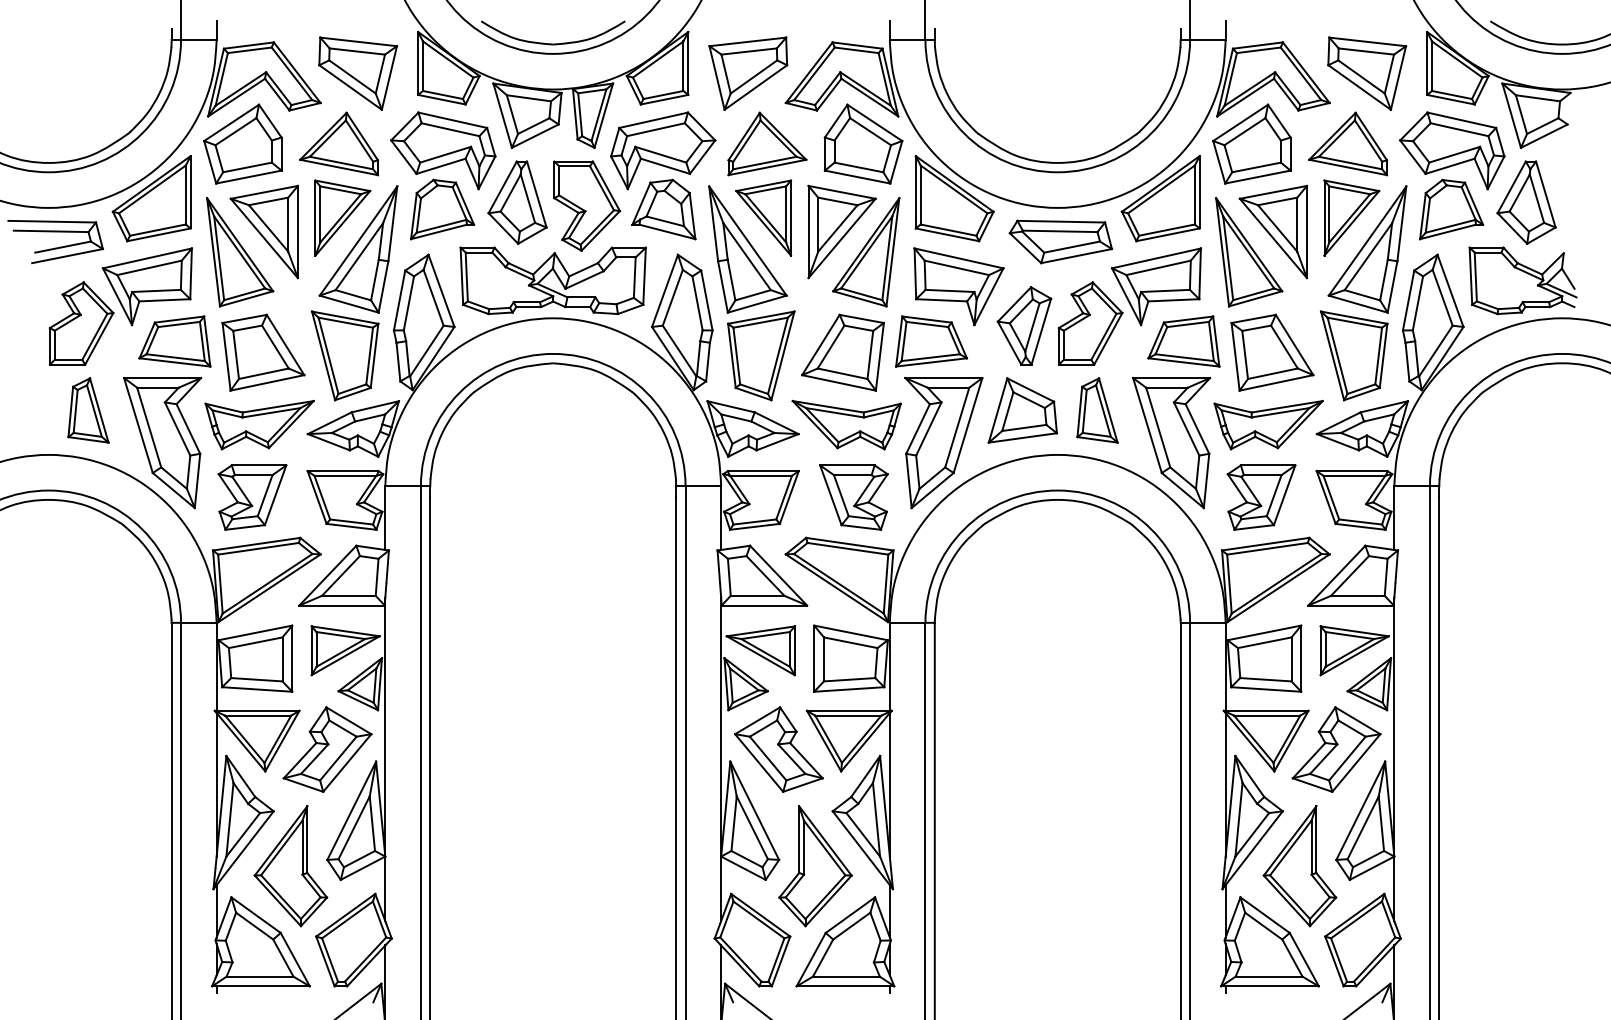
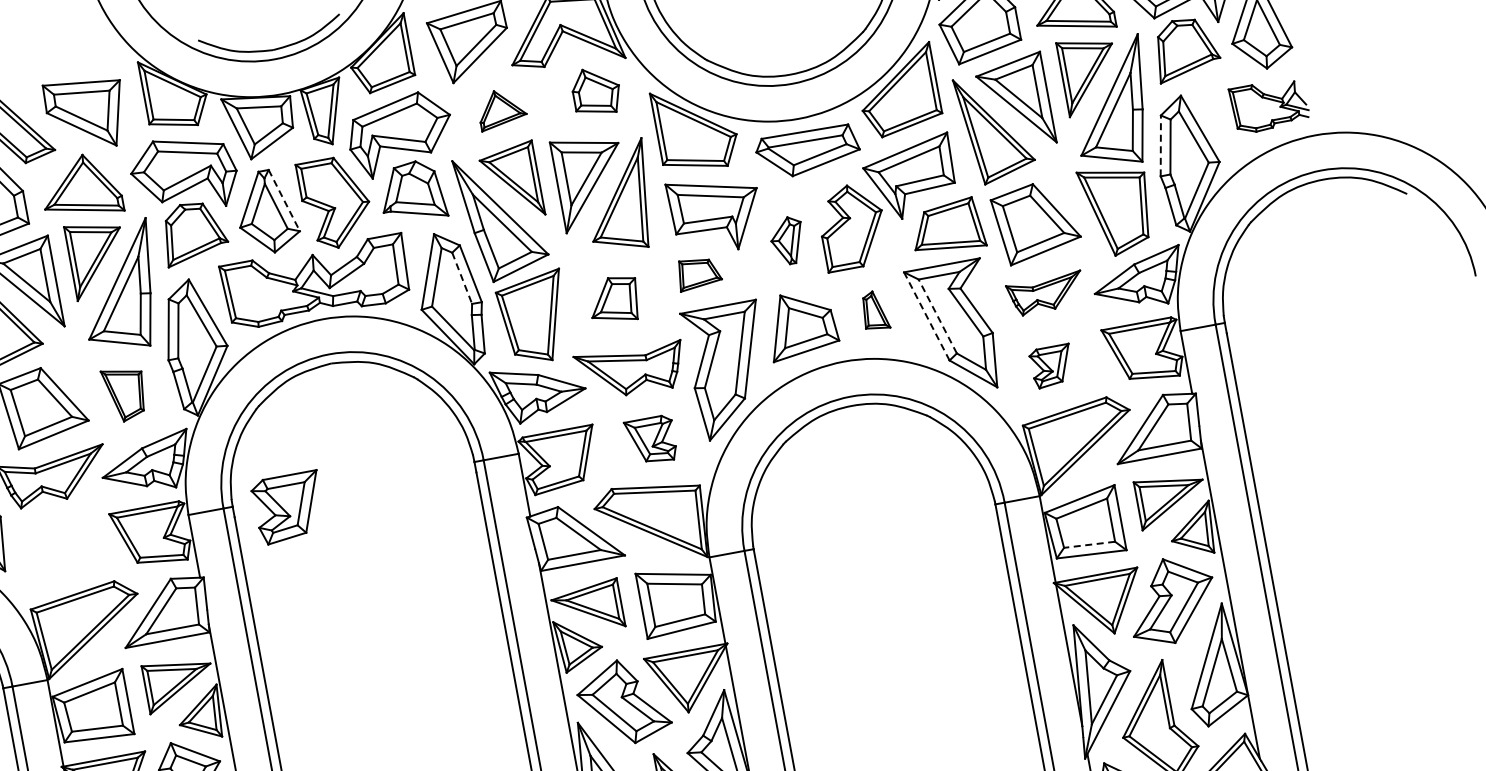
part: (767, 143) -> (501, 108), size x0.6
part: (863, 143) -> (596, 90), size x0.6
line: (536, 195) -> (284, 201), solid -> dashed
part: (1522, 280) -> (1269, 105), size x0.7
line: (1408, 300) -> (1160, 145), solid -> dashed
line: (697, 303) -> (462, 278), solid -> dashed
part: (1024, 325) -> (787, 240), size x0.6
part: (931, 341) -> (699, 273), size x0.6
part: (842, 352) -> (613, 300), size x0.6
part: (344, 355) -> (124, 393), size x0.6
part: (1097, 410) -> (874, 310), size x0.6
line: (1147, 425) -> (926, 316), solid -> dashed
part: (1268, 425) -> (1045, 294), size x0.7
line: (1158, 427) -> (938, 316), solid -> dashed
part: (252, 497) -> (289, 507), moved
part: (853, 497) -> (650, 440), size x0.7
part: (1261, 497) -> (1052, 366), size x0.6
line: (1265, 679) -> (1089, 544), solid -> dashed

